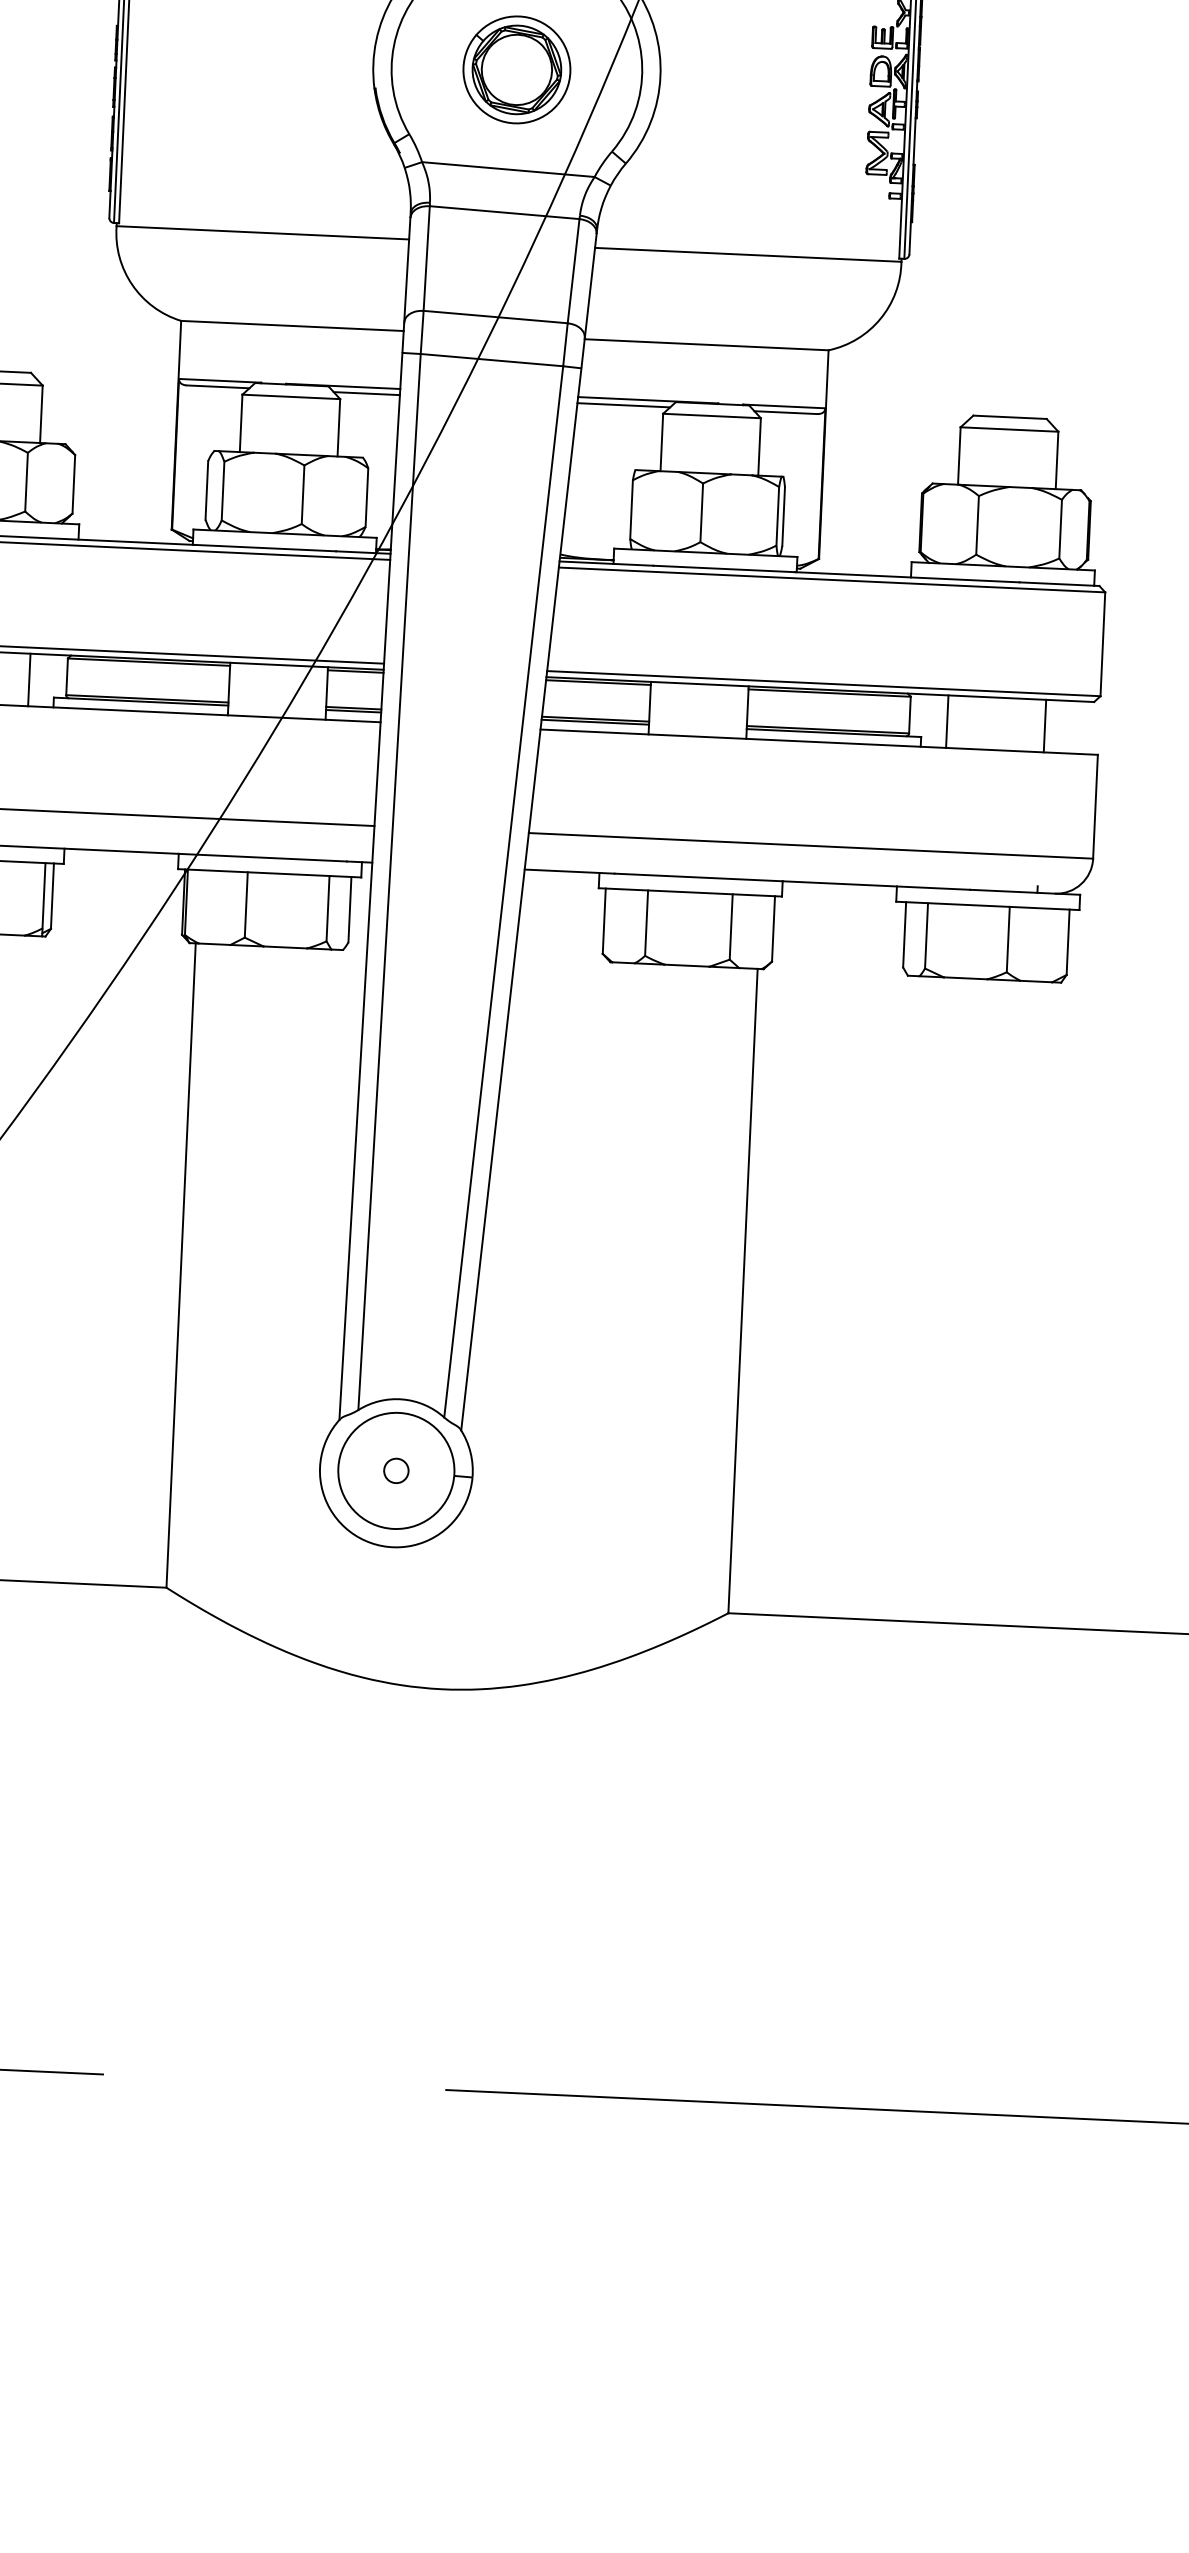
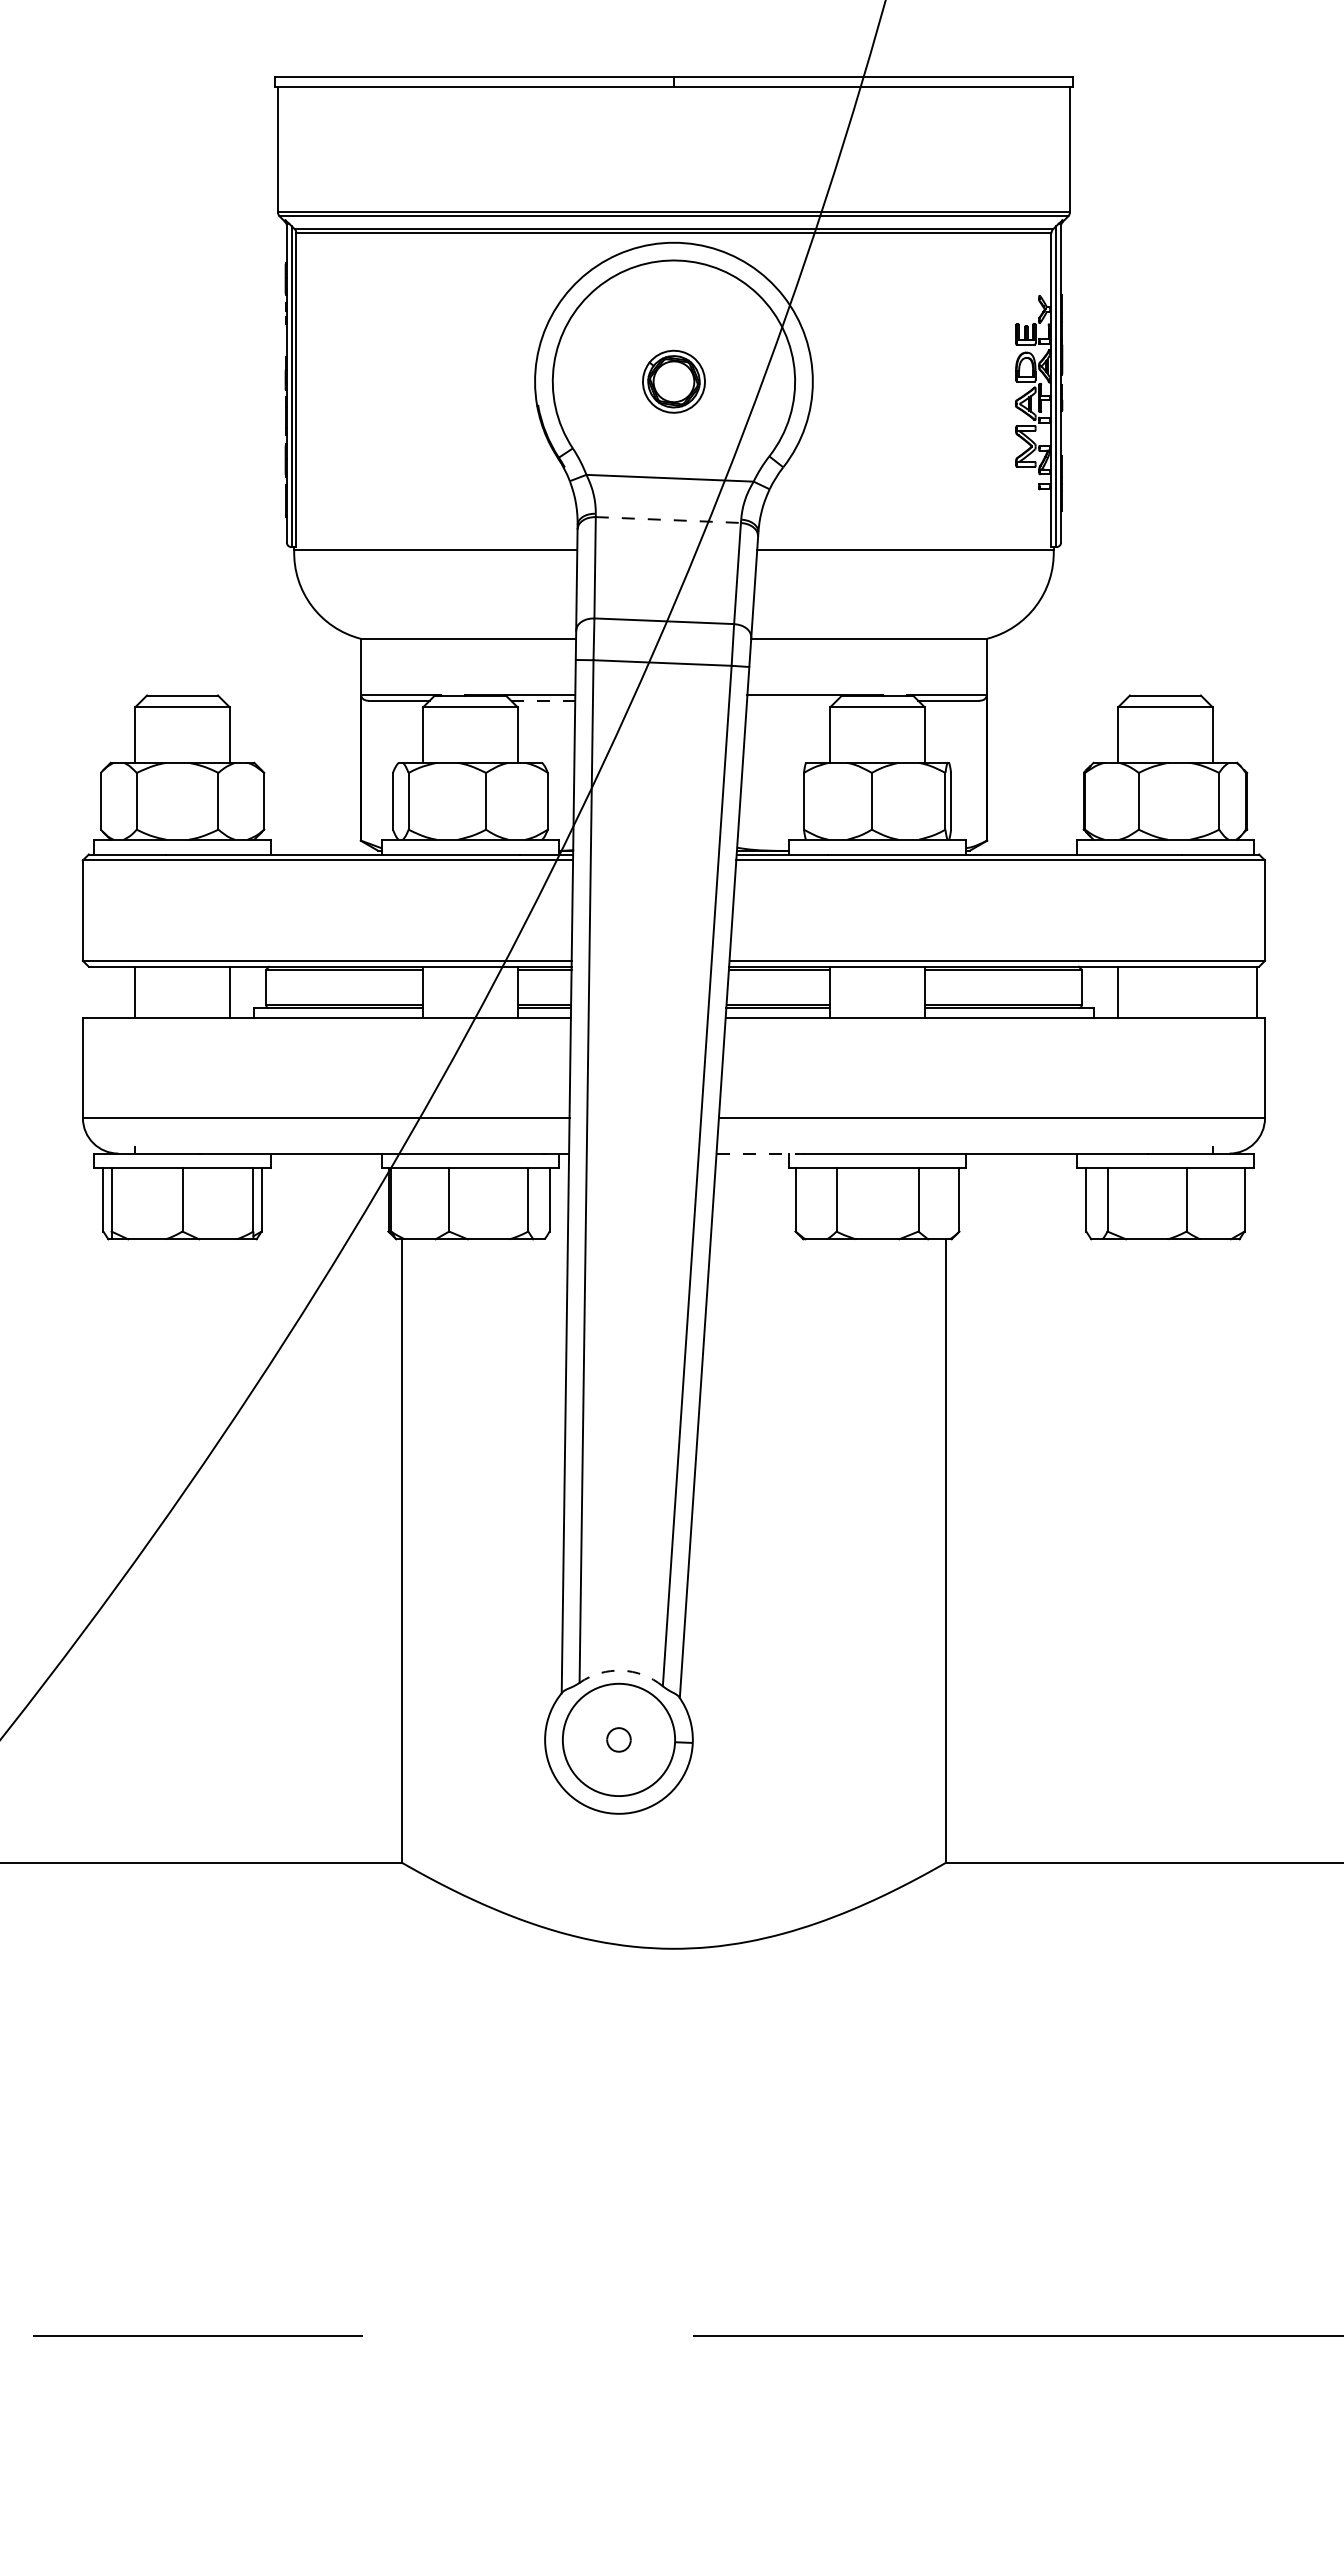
part: (516, 69) -> (673, 381), size x0.6
line: (504, 213) -> (668, 520), solid -> dashed
line: (367, 393) -> (543, 700), solid -> dashed
line: (623, 404) -> (791, 700), removed
line: (1044, 725) -> (1256, 991), moved
line: (570, 871) -> (760, 1153), solid -> dashed
arc: (402, 1399) -> (621, 1670), solid -> dashed

